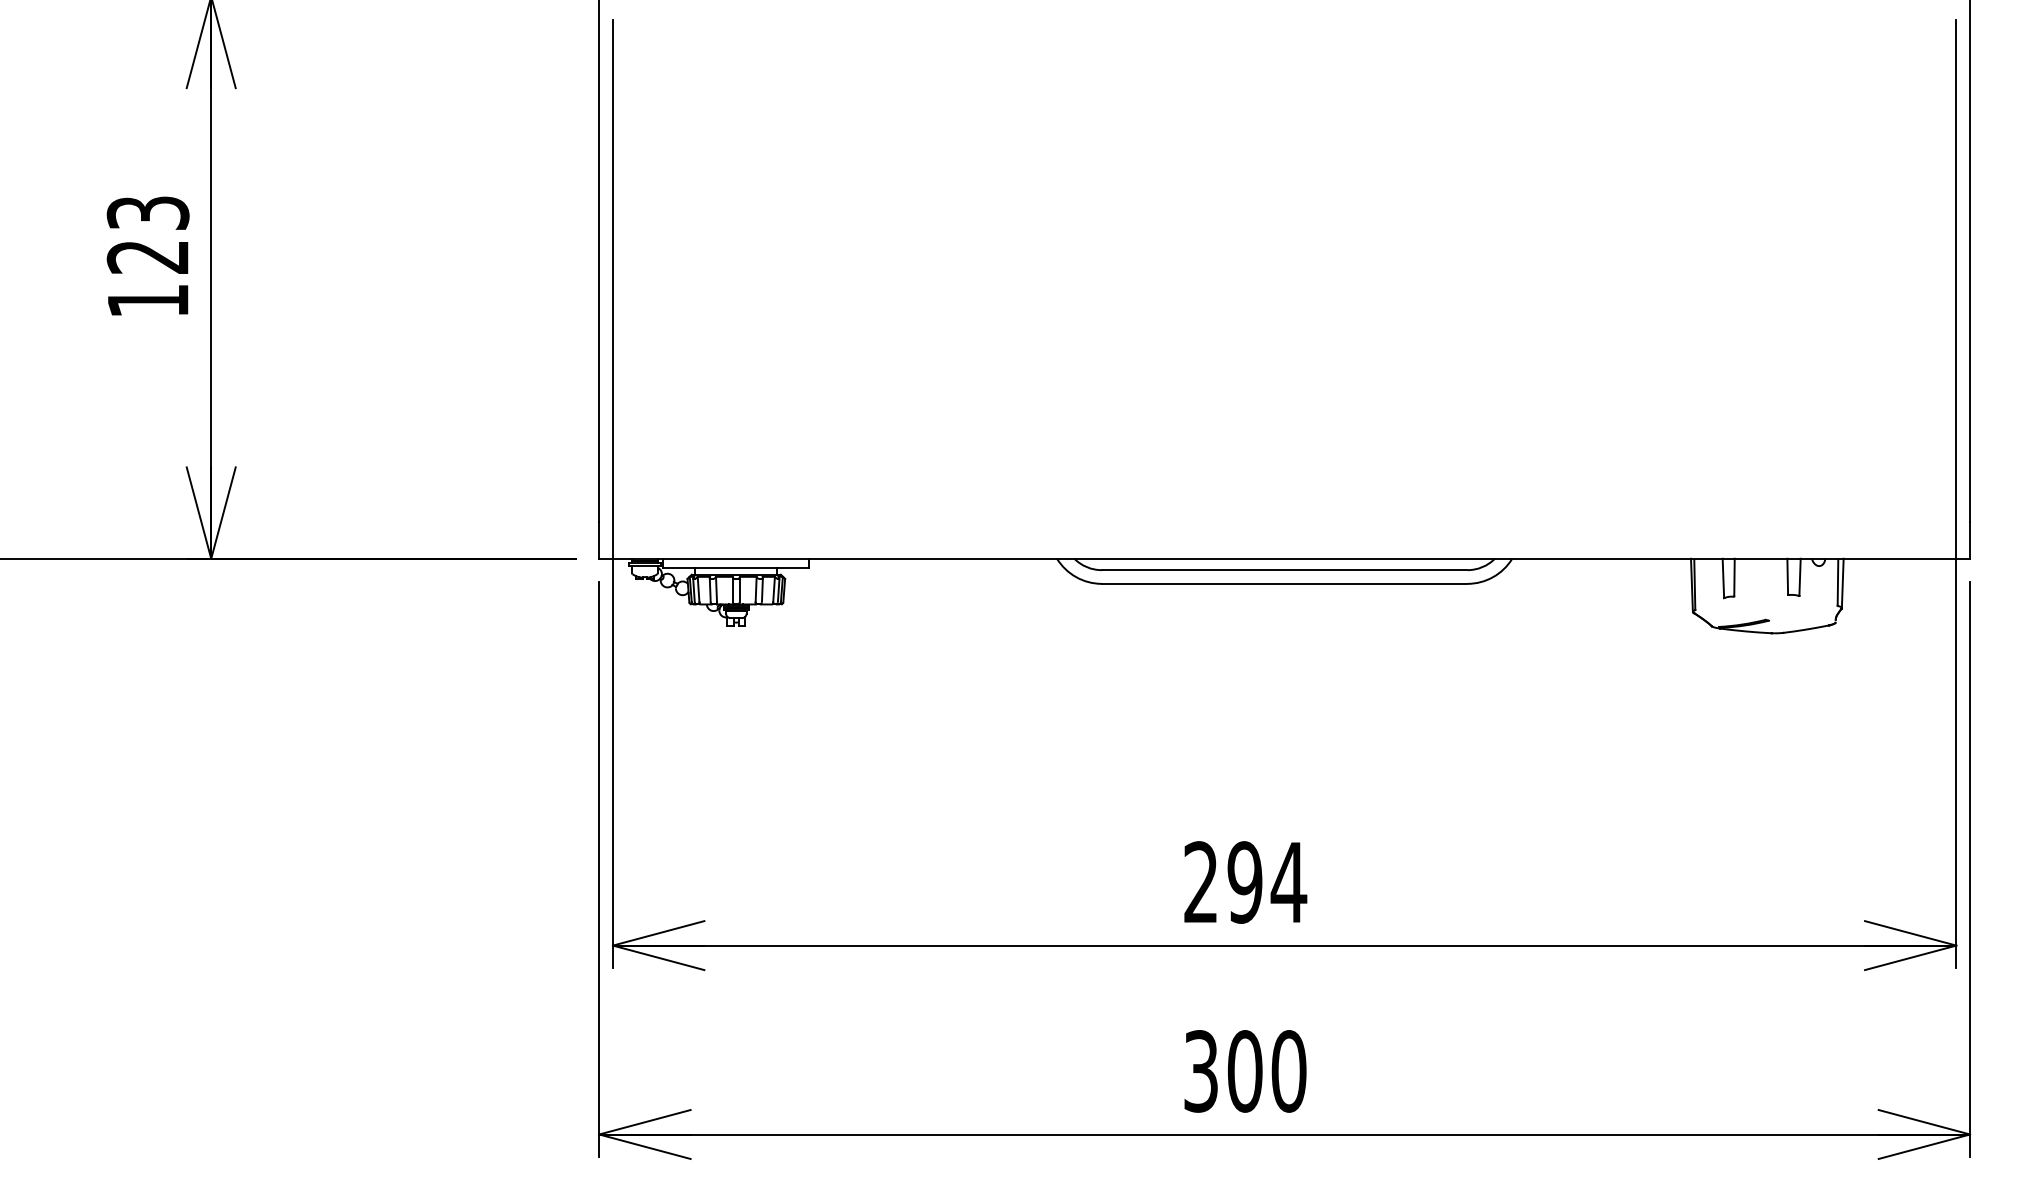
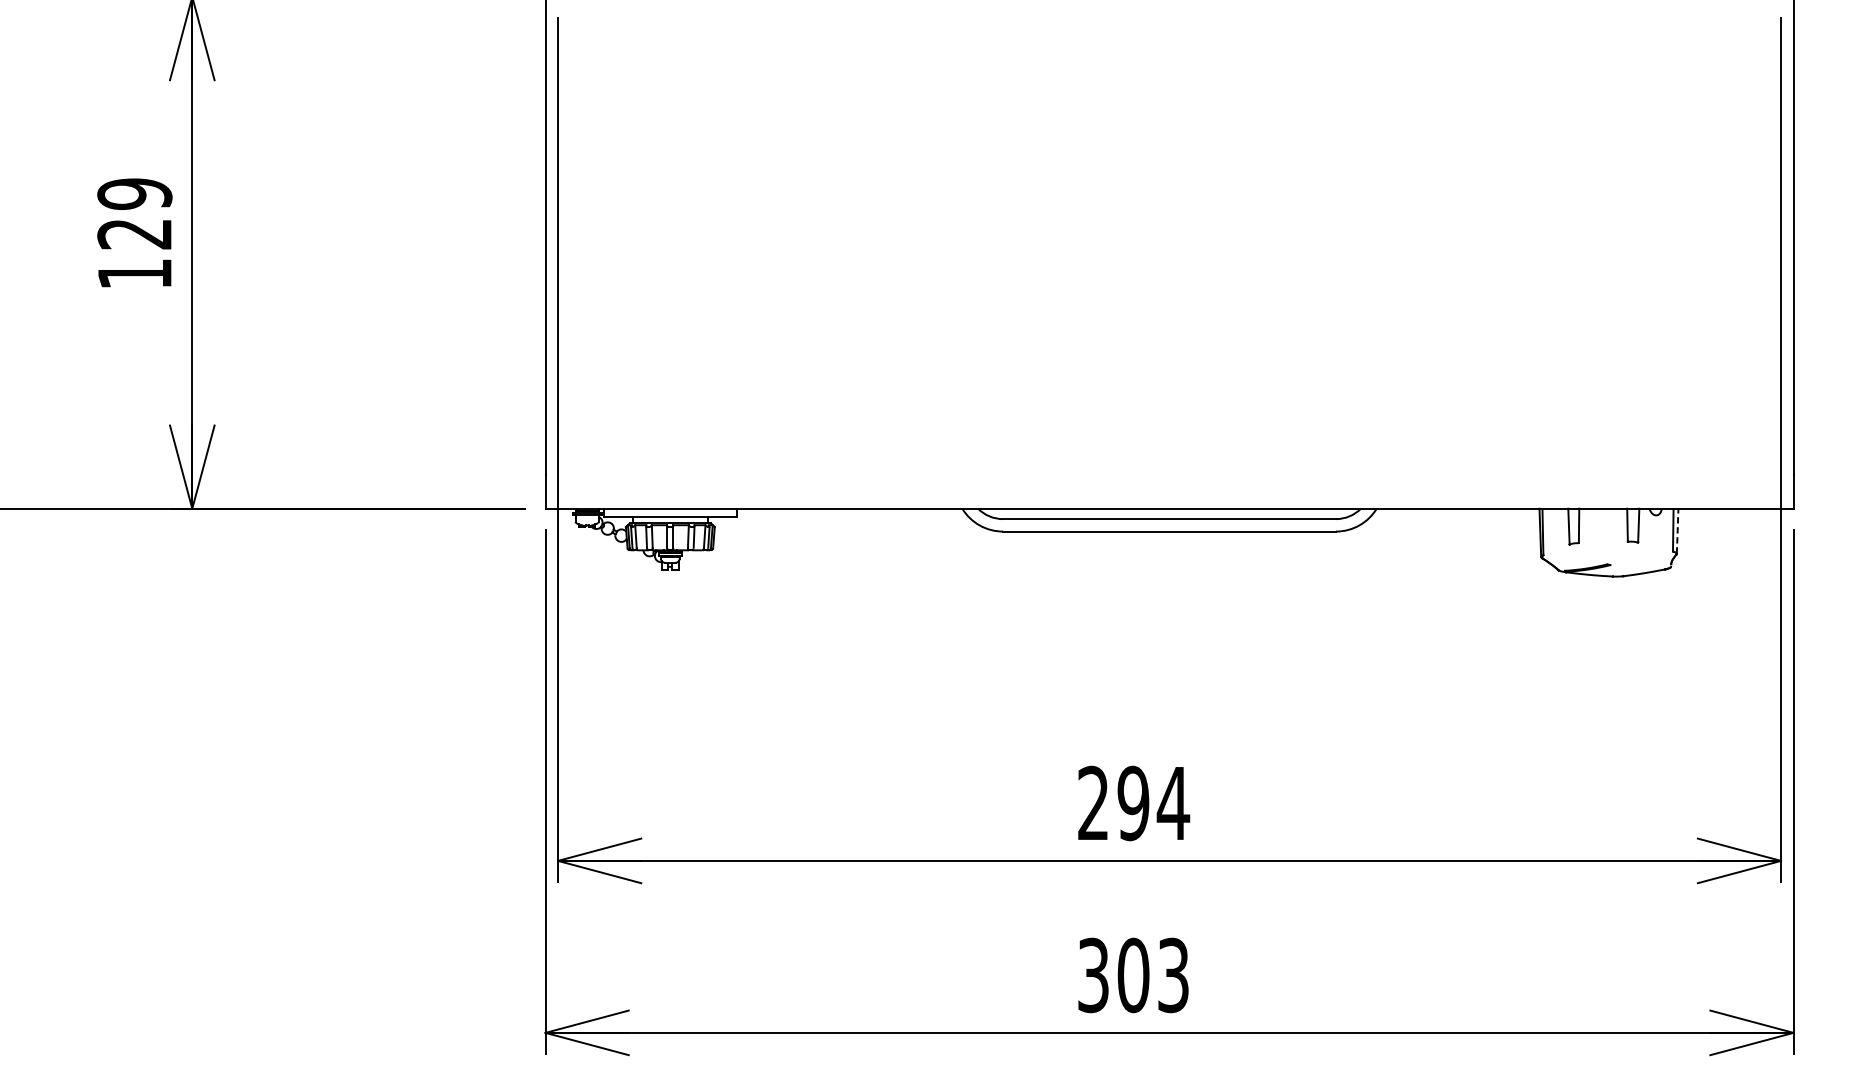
text: (147, 213) -> (134, 194), 123 -> 129
line: (1842, 583) -> (1677, 531), solid -> dashed
text: (1288, 1071) -> (1173, 975), 300 -> 303

